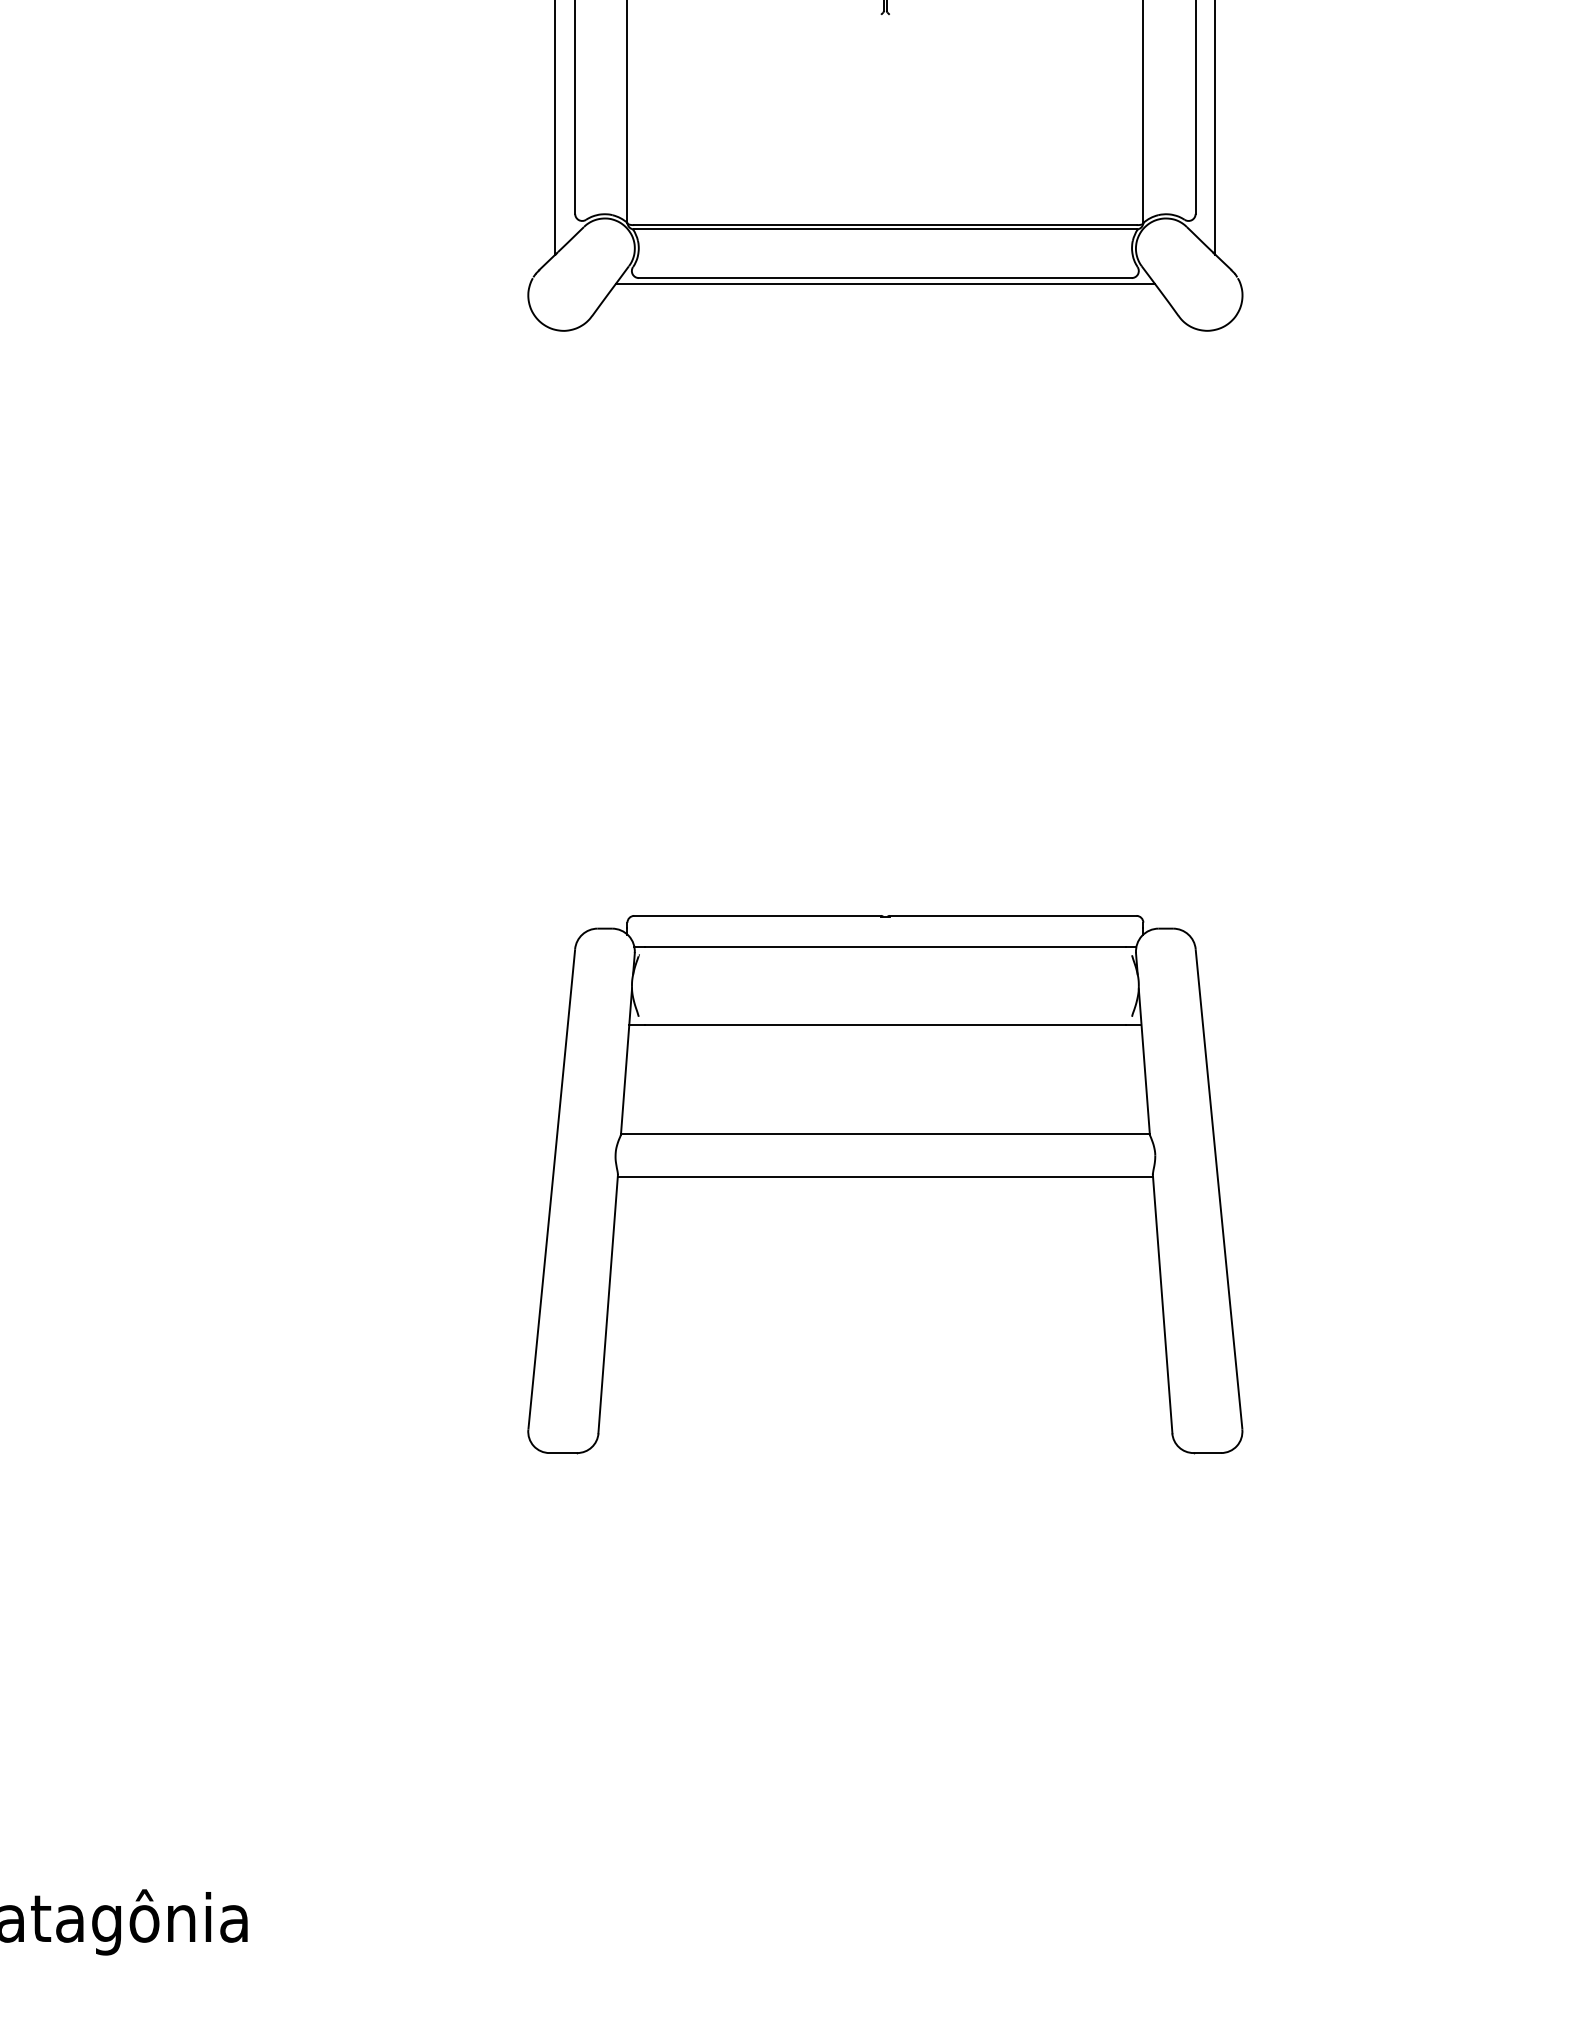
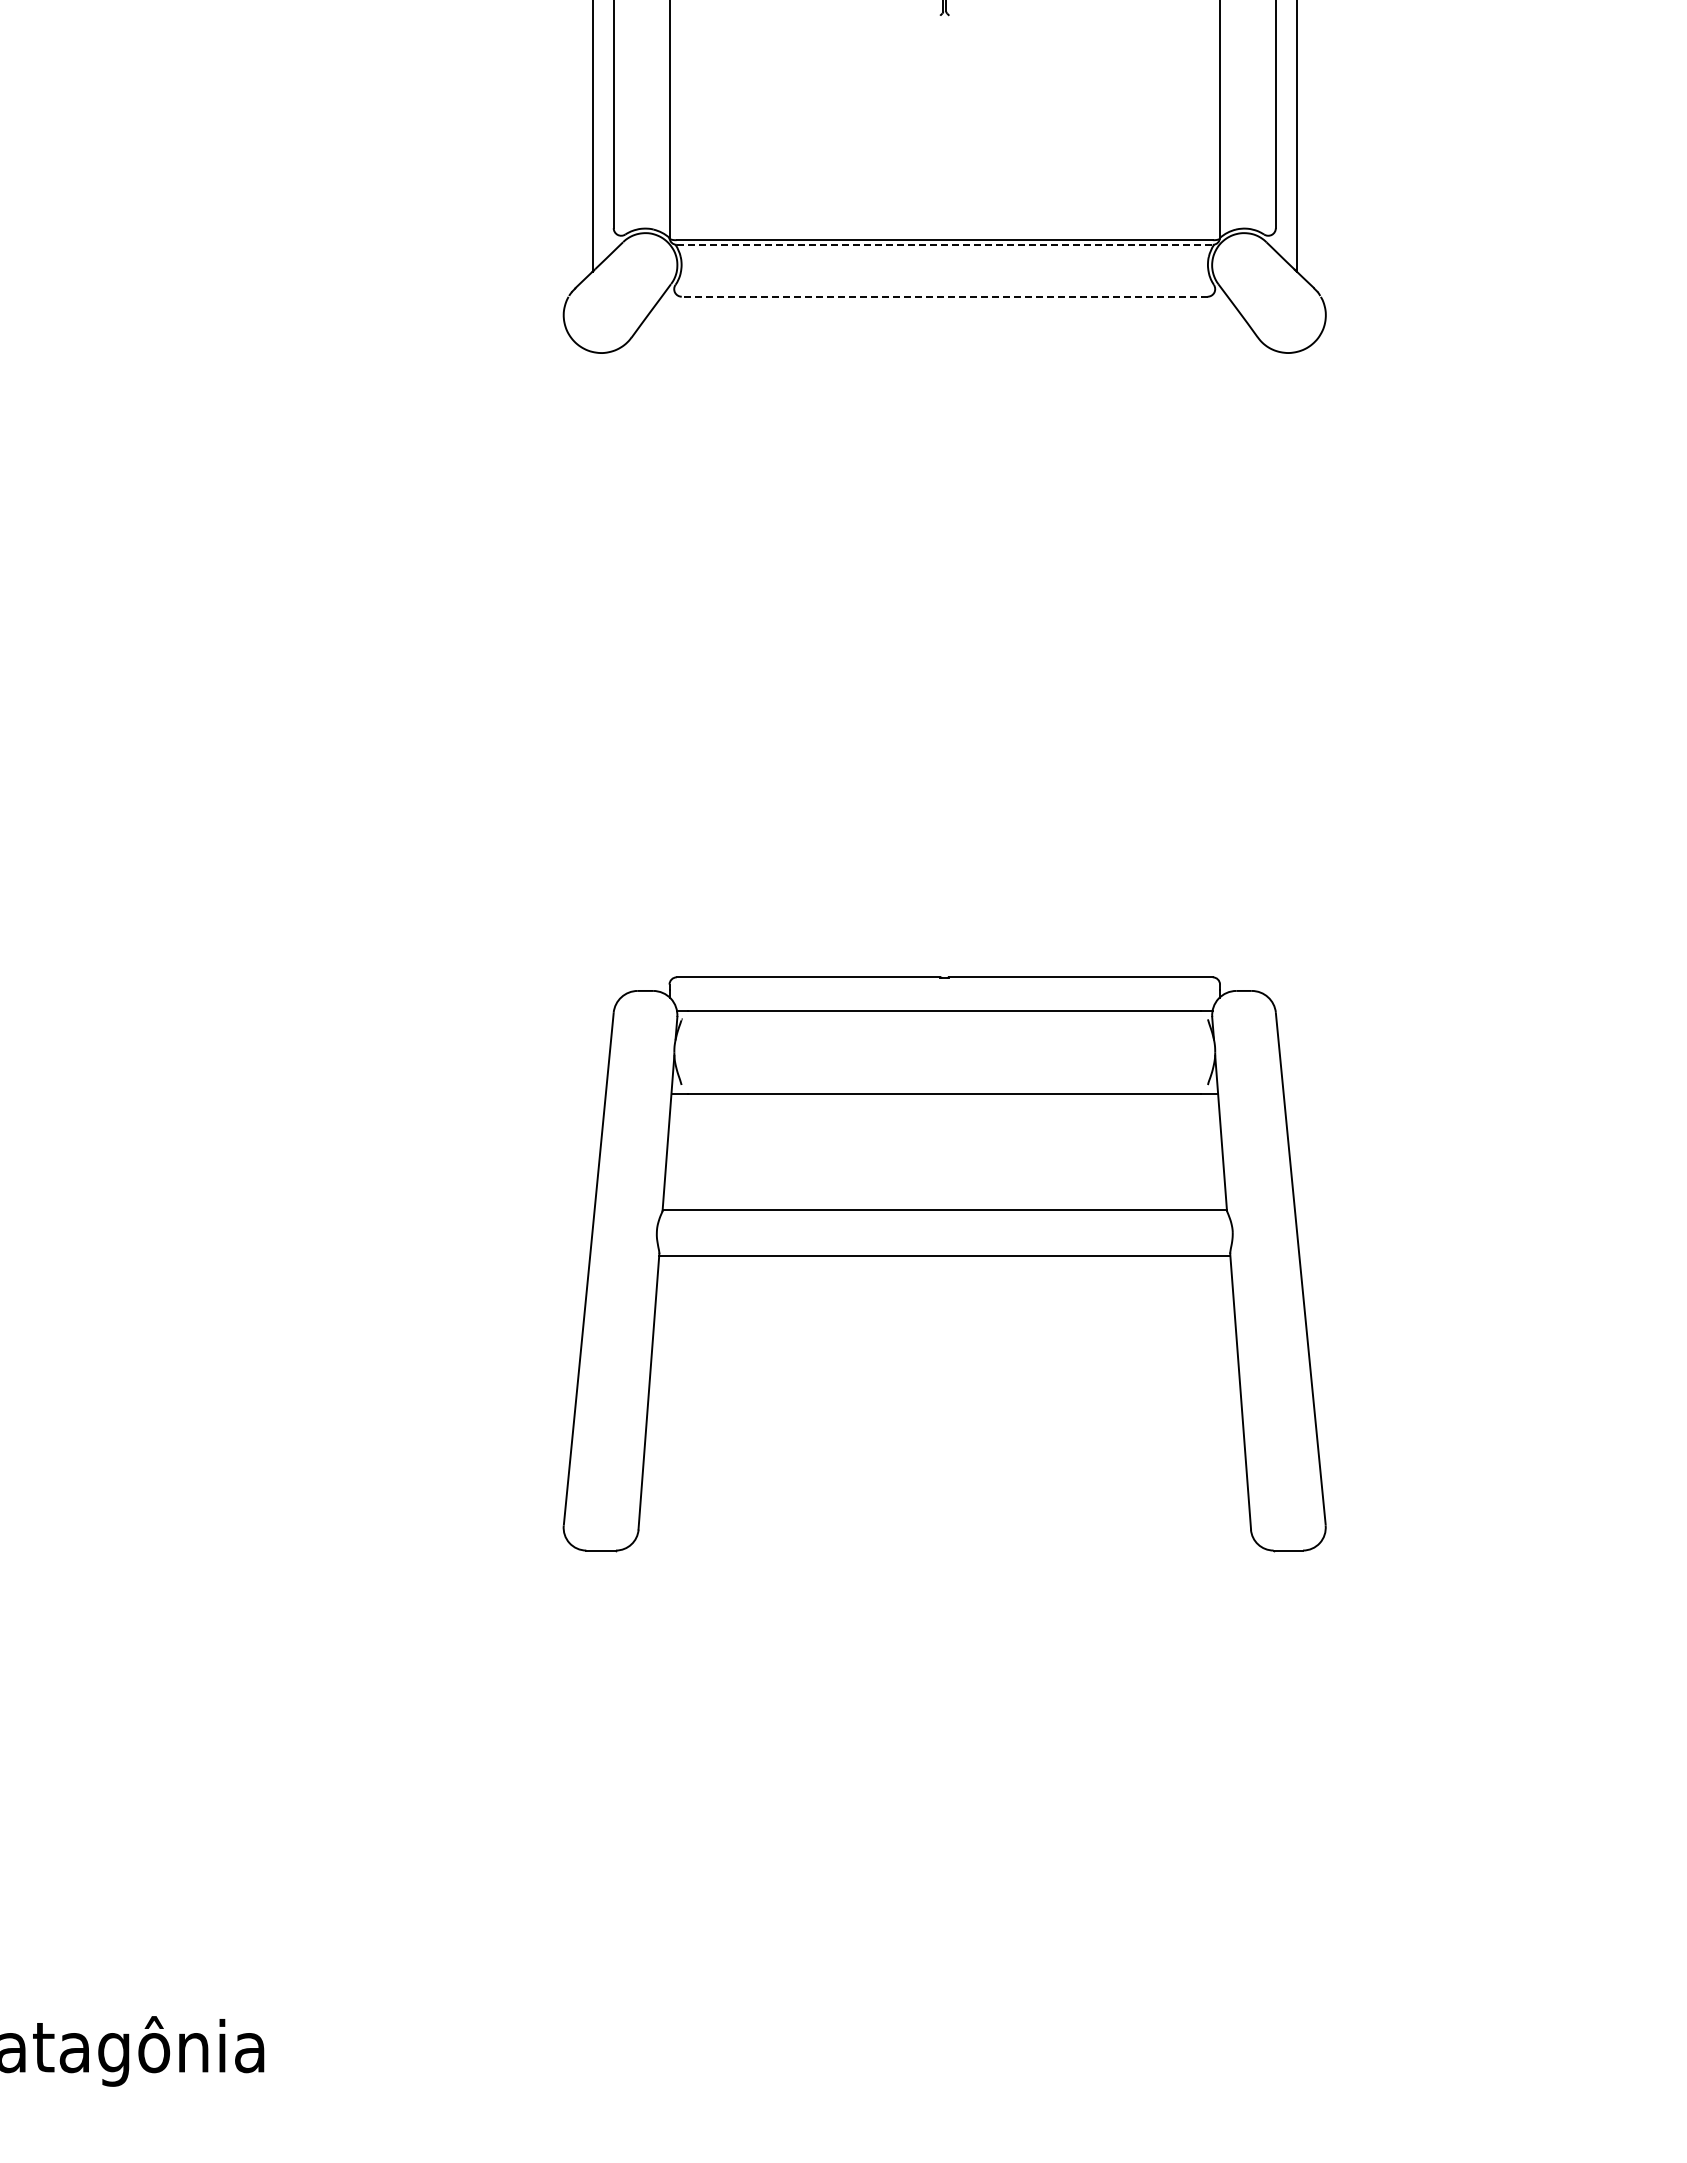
line: (886, 229) -> (945, 244), solid -> dashed
line: (885, 277) -> (944, 296), solid -> dashed
line: (885, 283) -> (944, 302), removed

